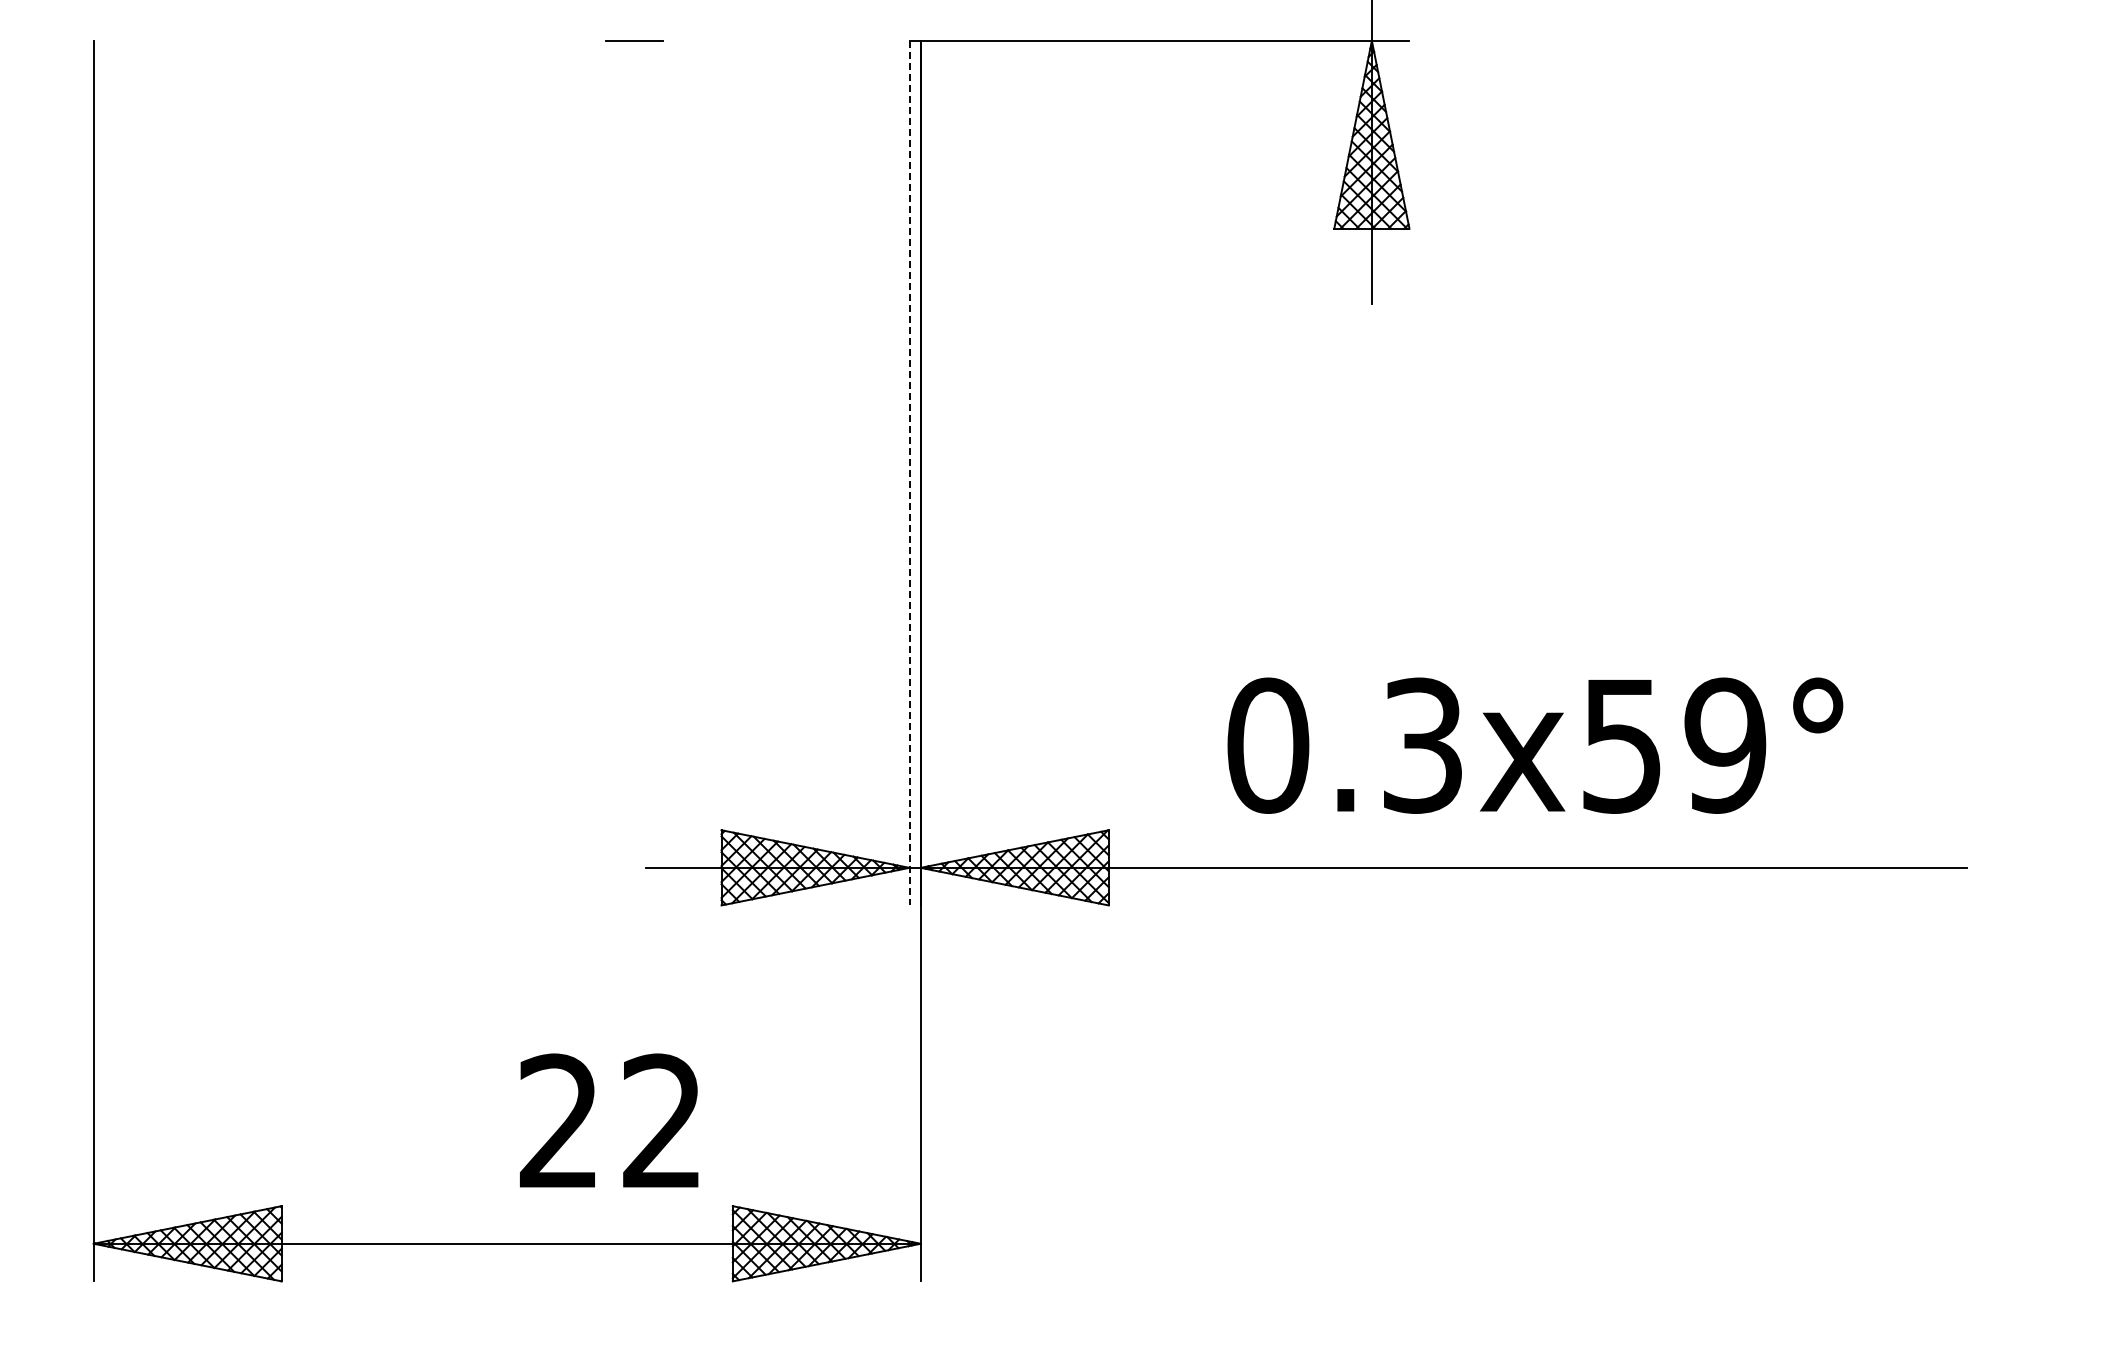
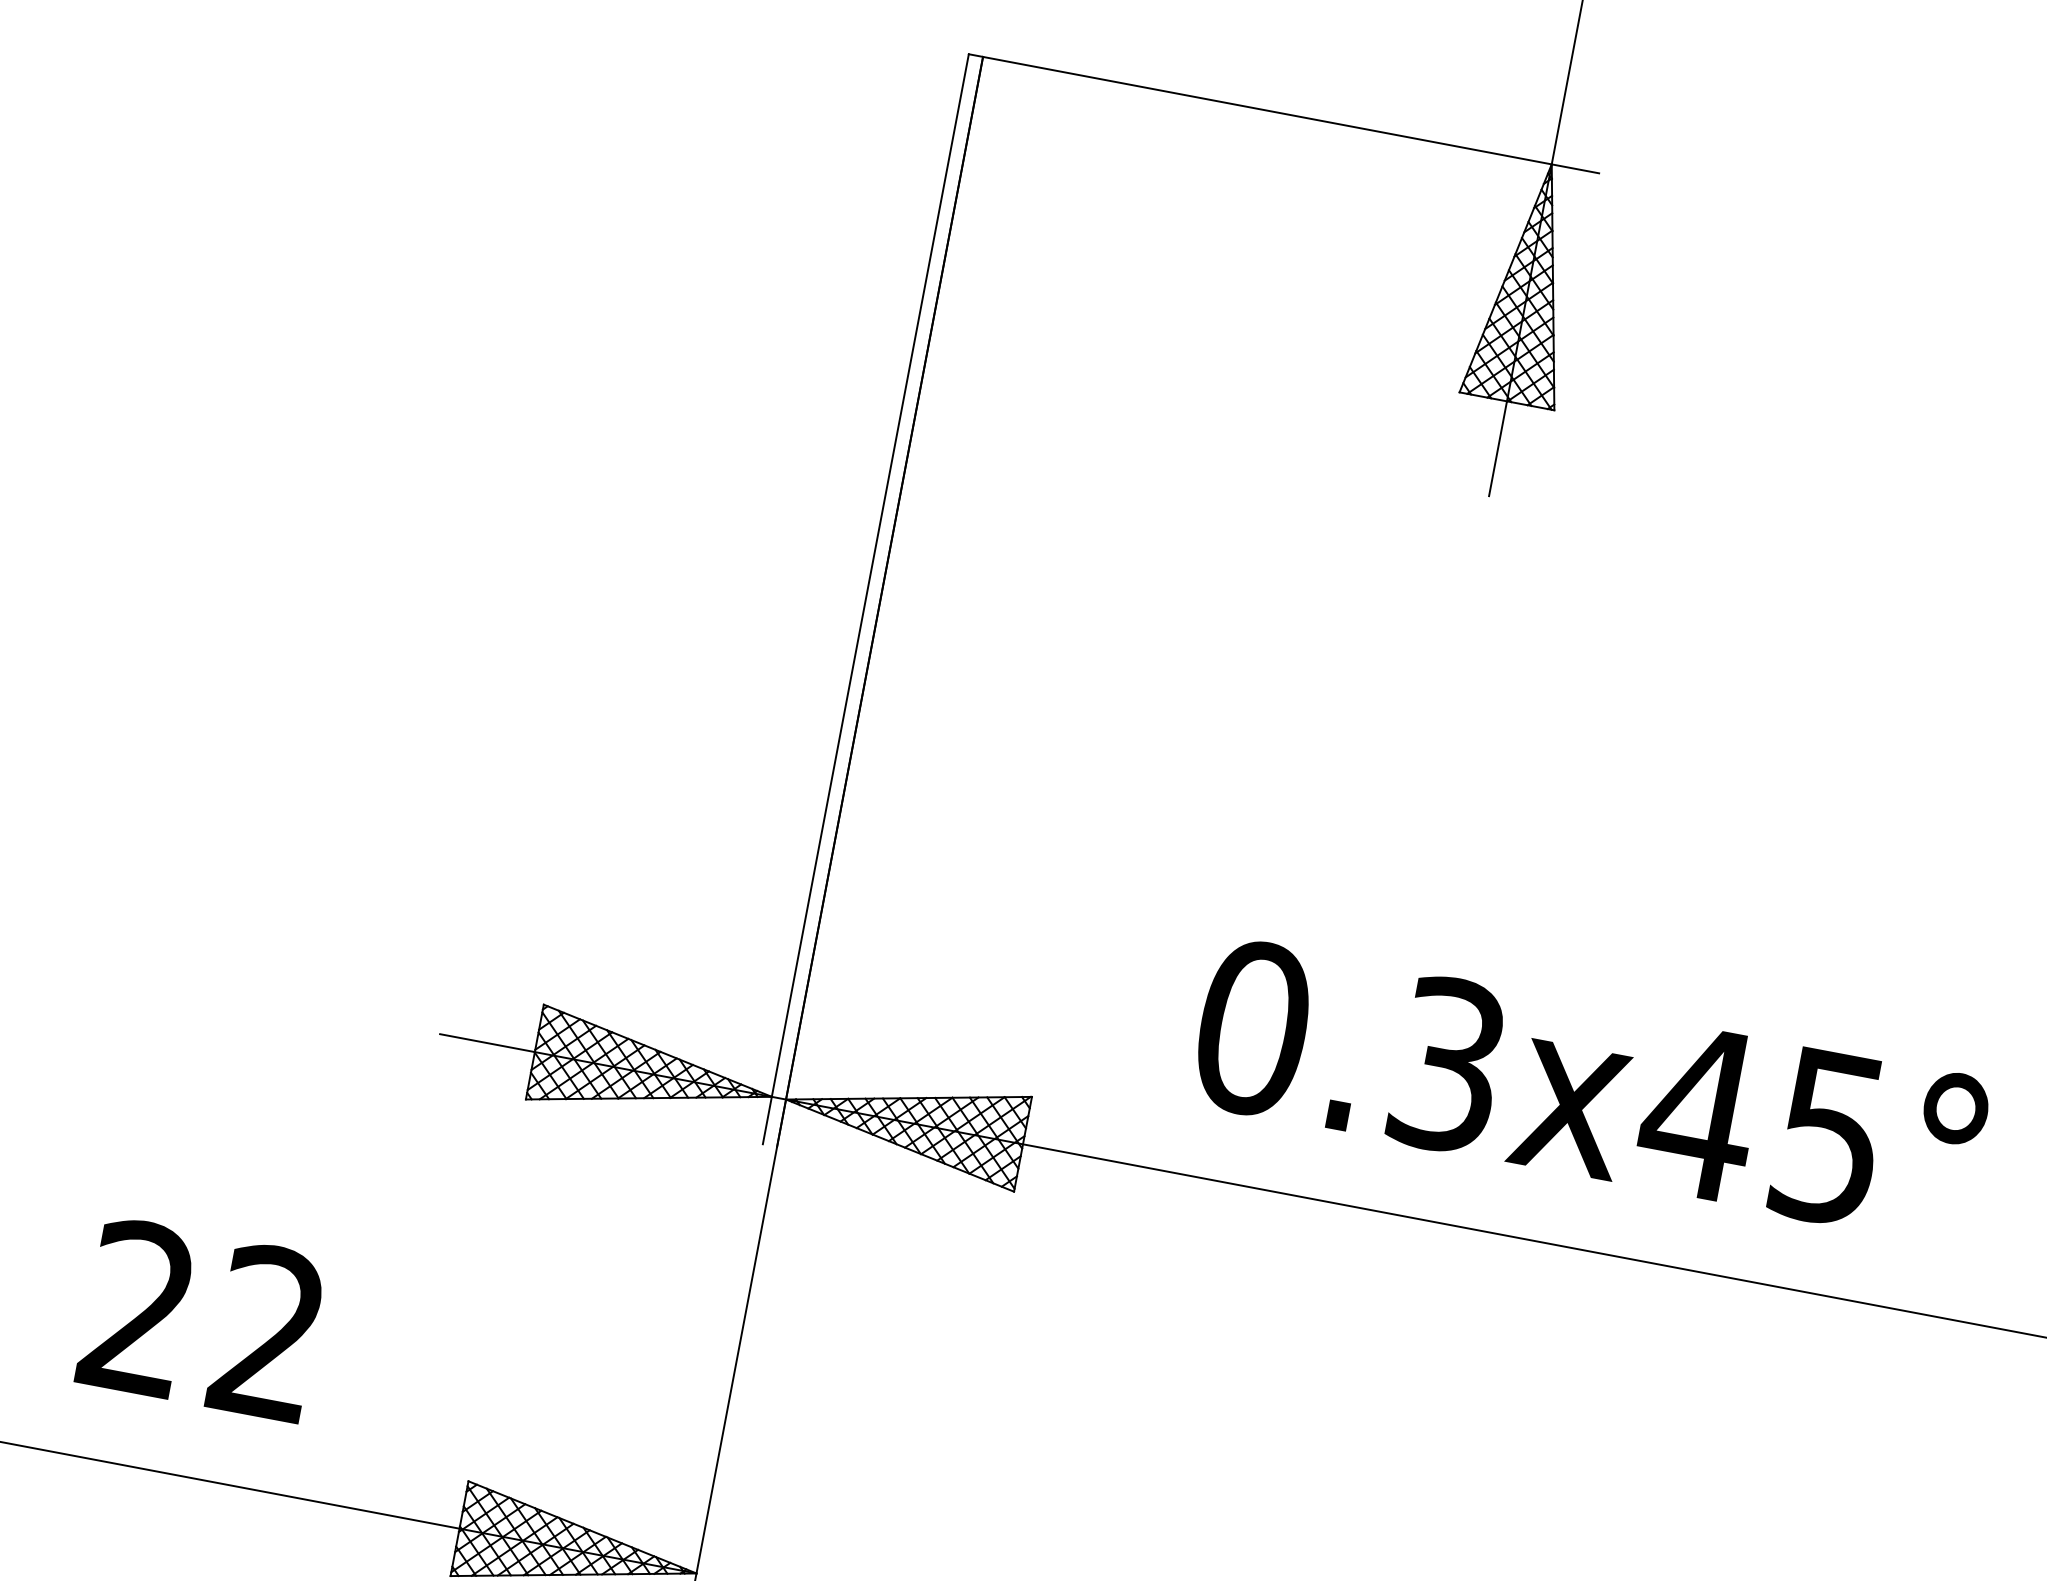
line: (909, 473) -> (865, 599), dashed -> solid
text: (1672, 745) -> (1762, 1124), 0.3x59° -> 0.3x45°
text: (609, 1120) -> (202, 1319), moved

